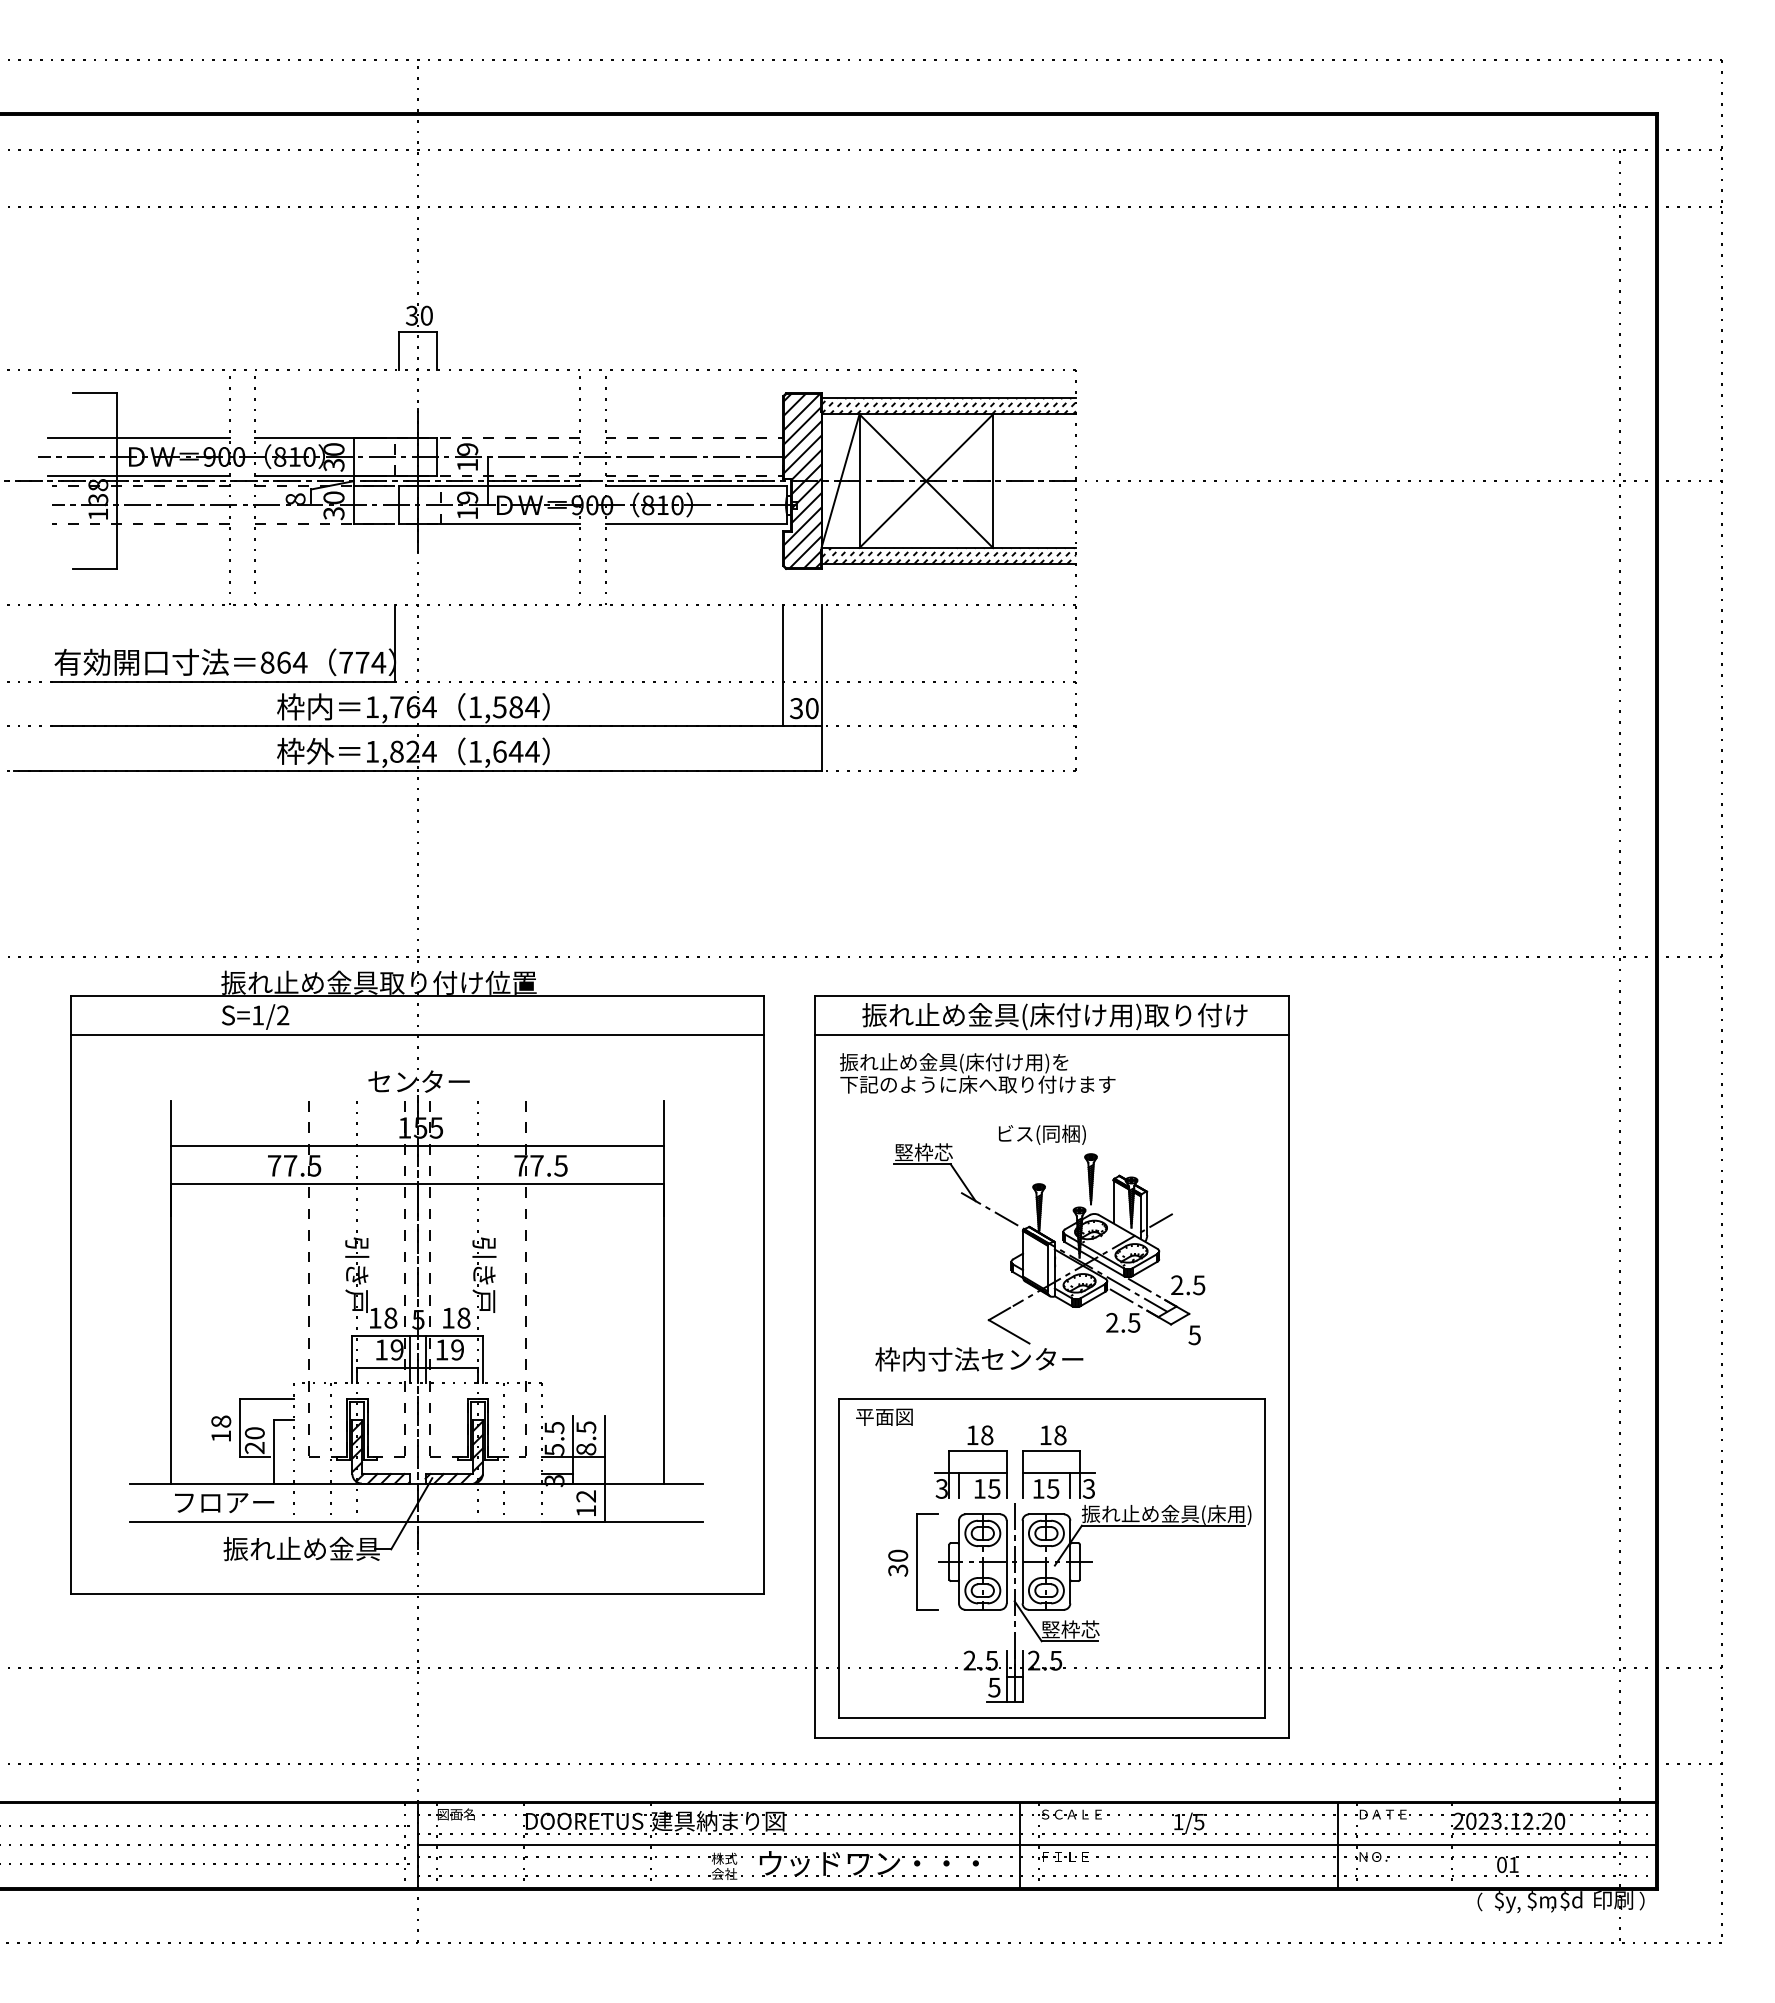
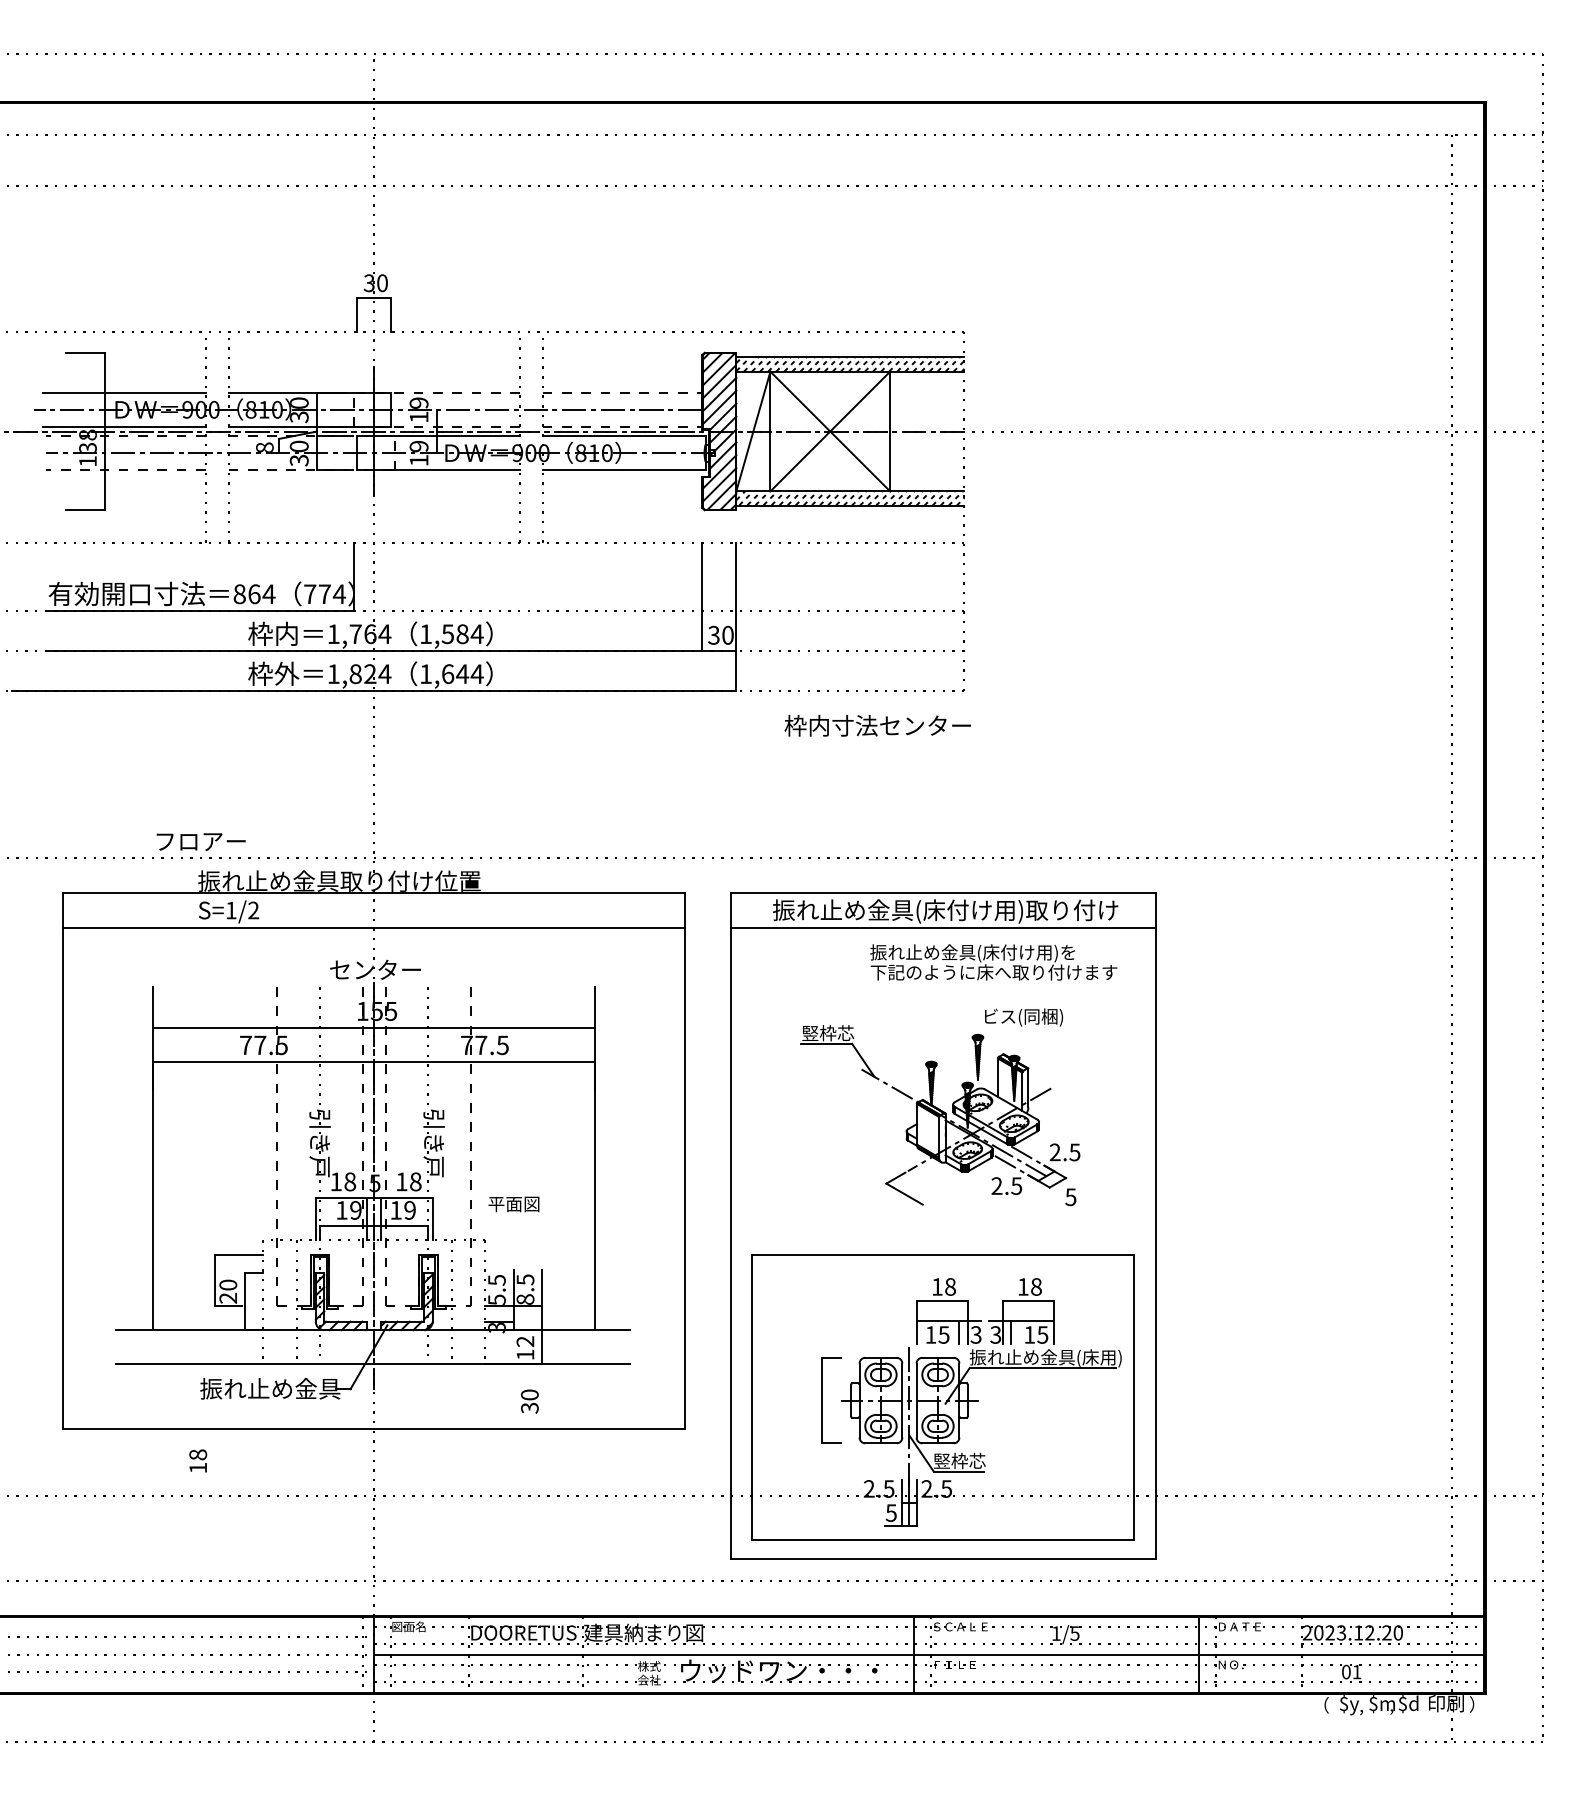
text: (977, 1073) -> (993, 962), moved
text: (1042, 1134) -> (1024, 1017), moved
text: (979, 1359) -> (877, 725), moved
text: (884, 1416) -> (513, 1203), moved
text: (221, 1428) -> (198, 1461), moved
part: (970, 1461) -> (1021, 1310), moved
text: (224, 1503) -> (201, 842), moved
text: (898, 1562) -> (530, 1400), moved

